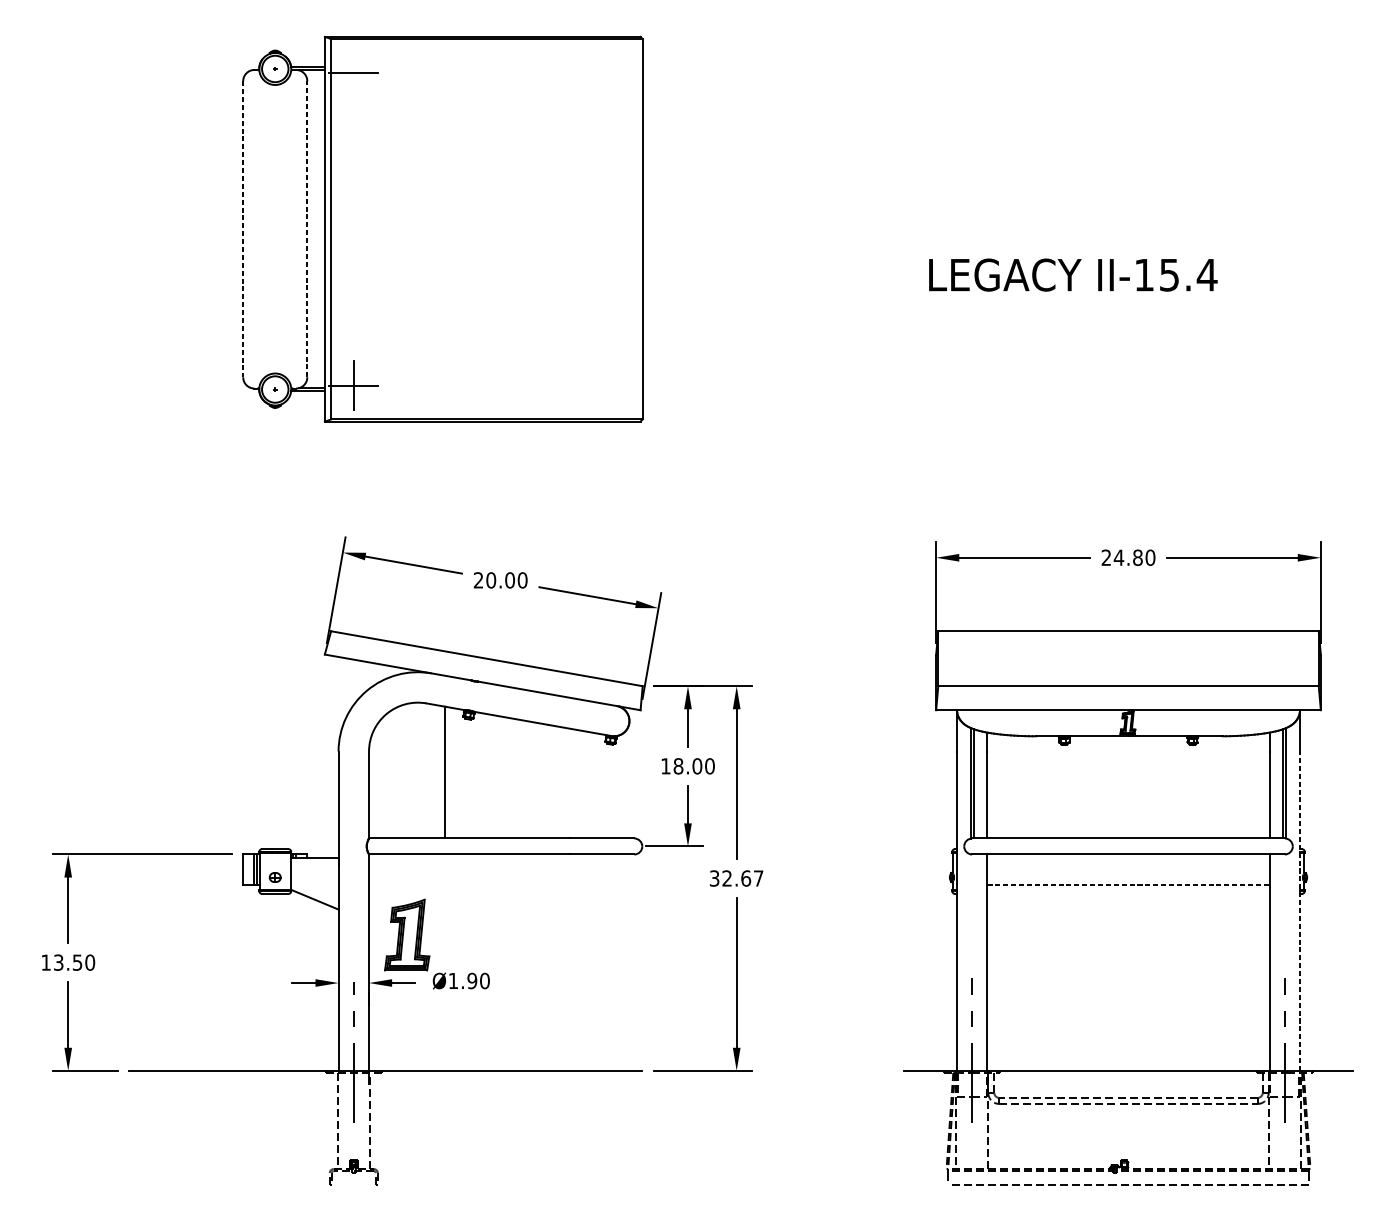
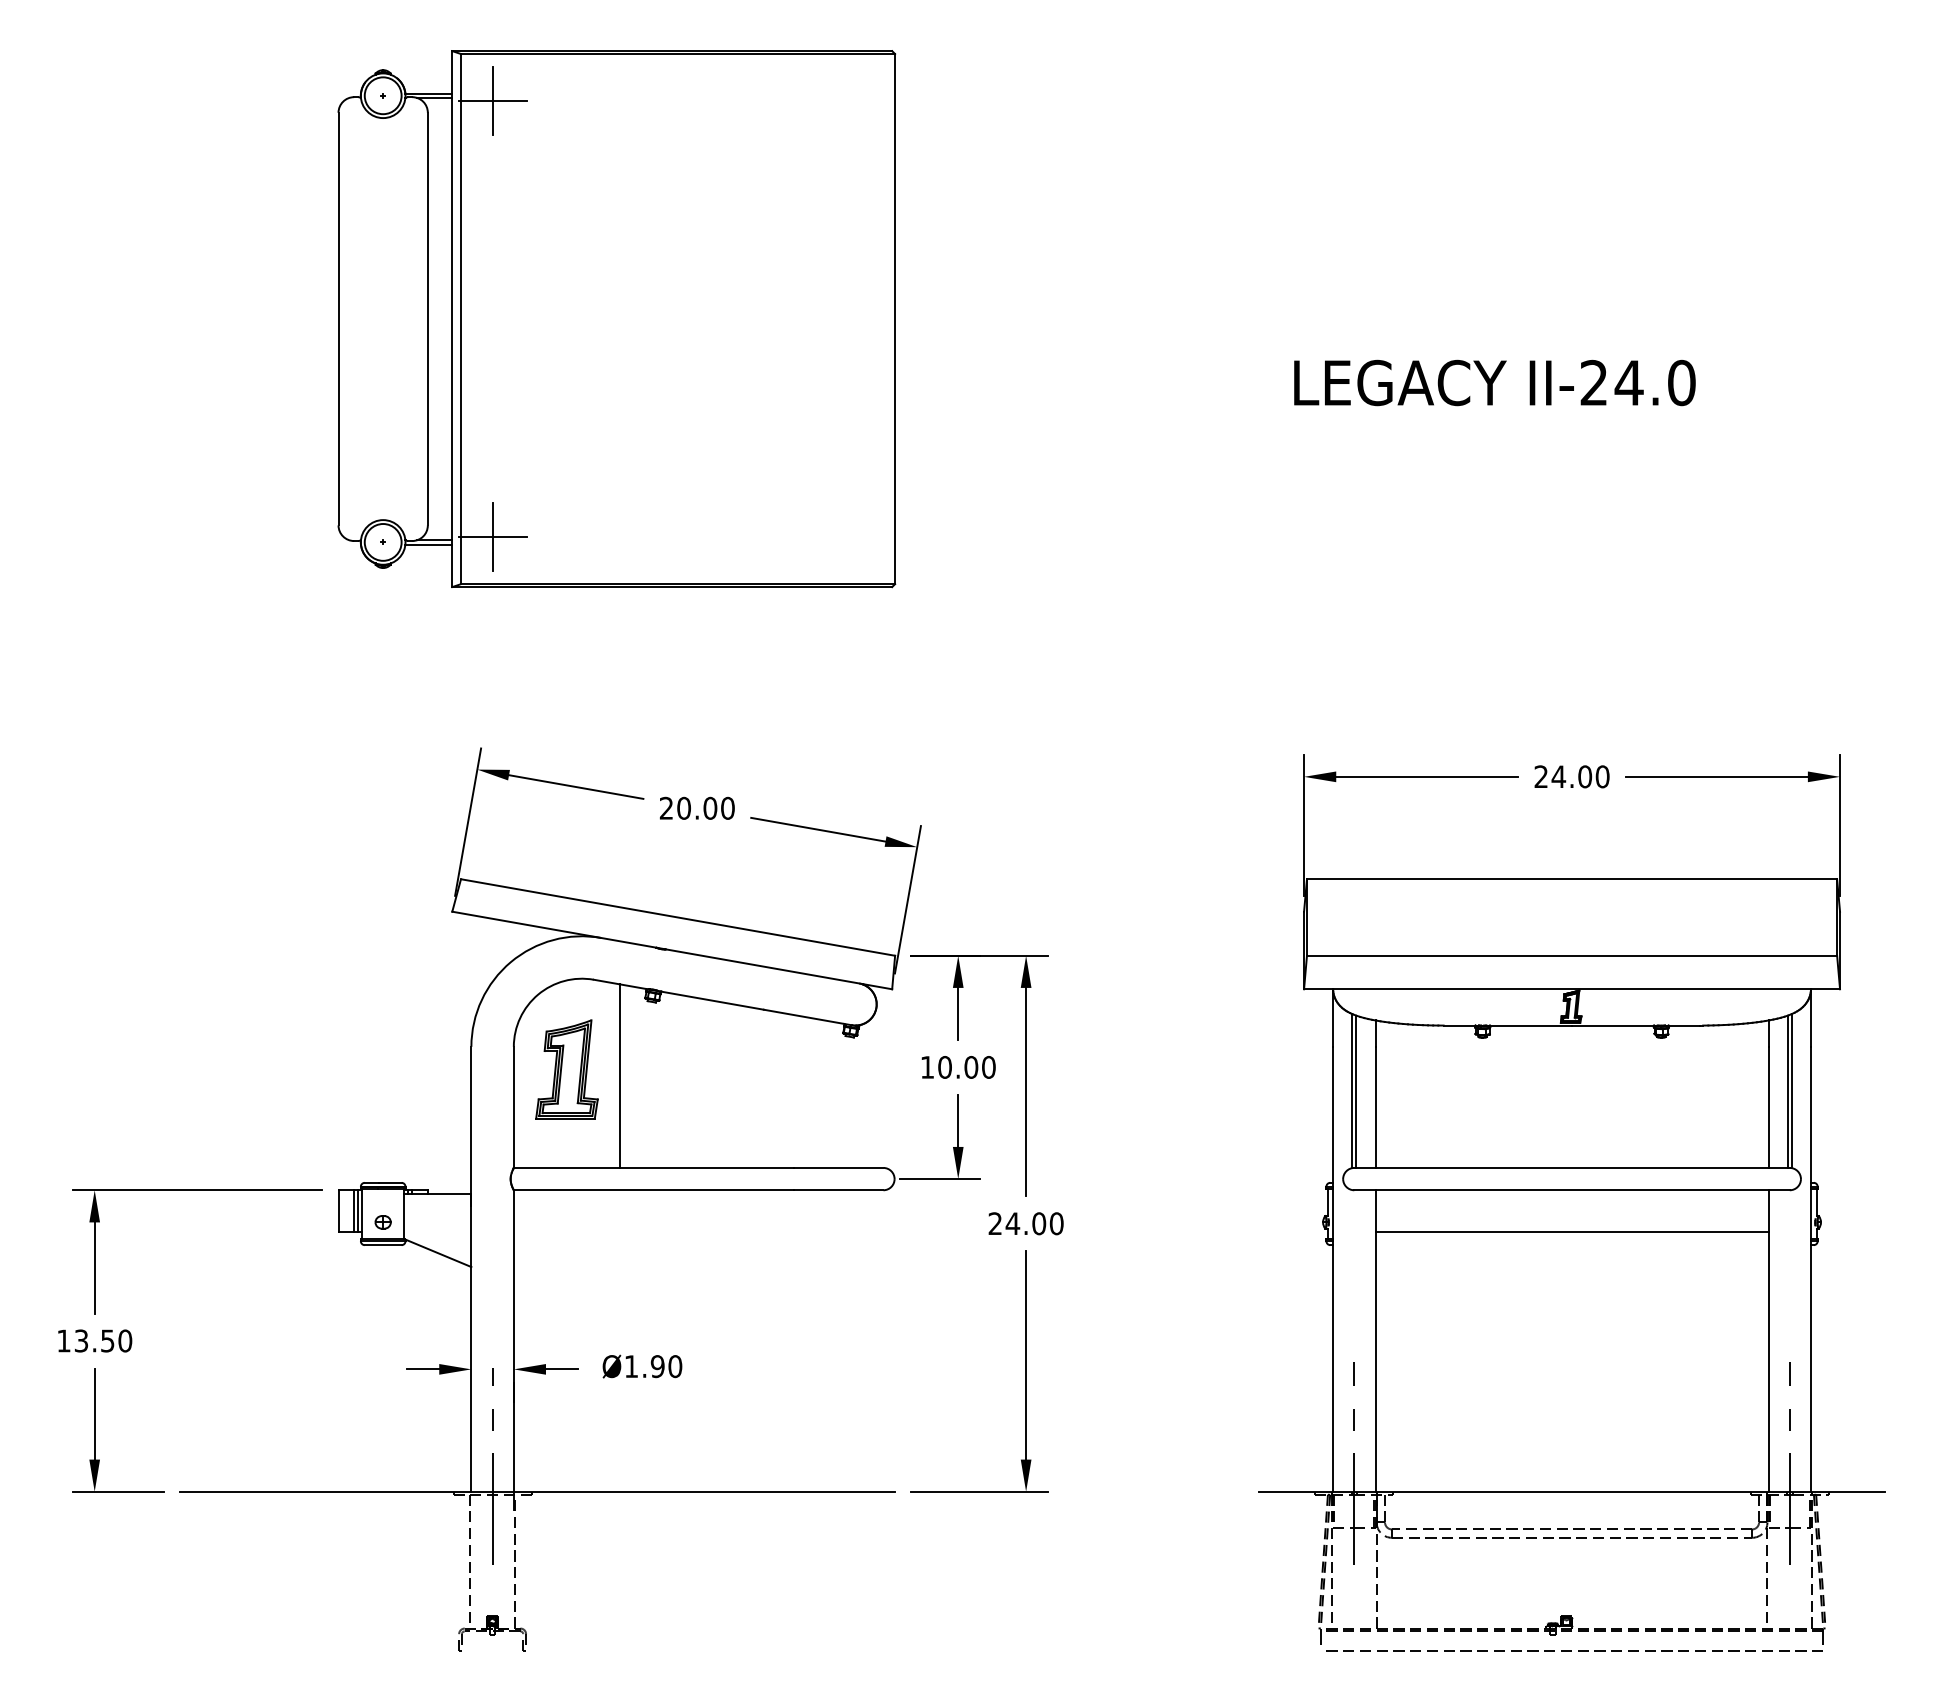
line: (353, 73) -> (492, 101), added
line: (307, 228) -> (427, 318), dashed -> solid
line: (243, 229) -> (338, 319), dashed -> solid
text: (1176, 274) -> (1638, 382), II-15.4 -> II-24.0
text: (1138, 557) -> (1585, 776), 24.80 -> 24.00
text: (678, 766) -> (944, 1067), 18.00 -> 10.00
text: (736, 878) -> (1025, 1223), 32.67 -> 24.00
line: (1128, 884) -> (1572, 1232), dashed -> solid
line: (1300, 910) -> (1811, 1268), dashed -> solid
part: (406, 935) -> (566, 1069), moved

